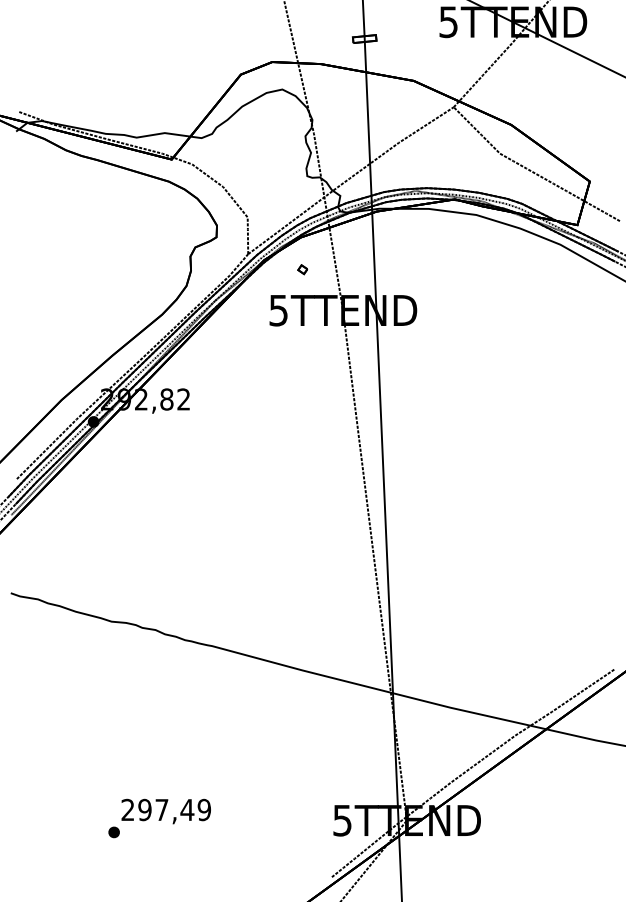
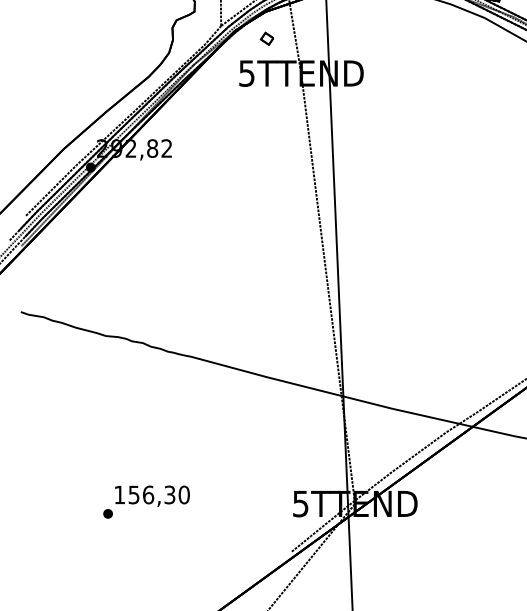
part: (302, 269) -> (267, 38), size x1.6
text: (166, 809) -> (152, 494), 297,49 -> 156,30

